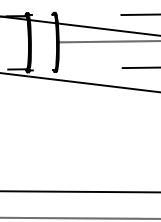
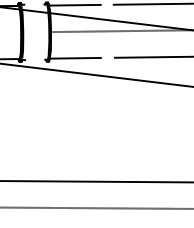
line: (82, 14) -> (74, 4), added
line: (82, 67) -> (74, 57), added

